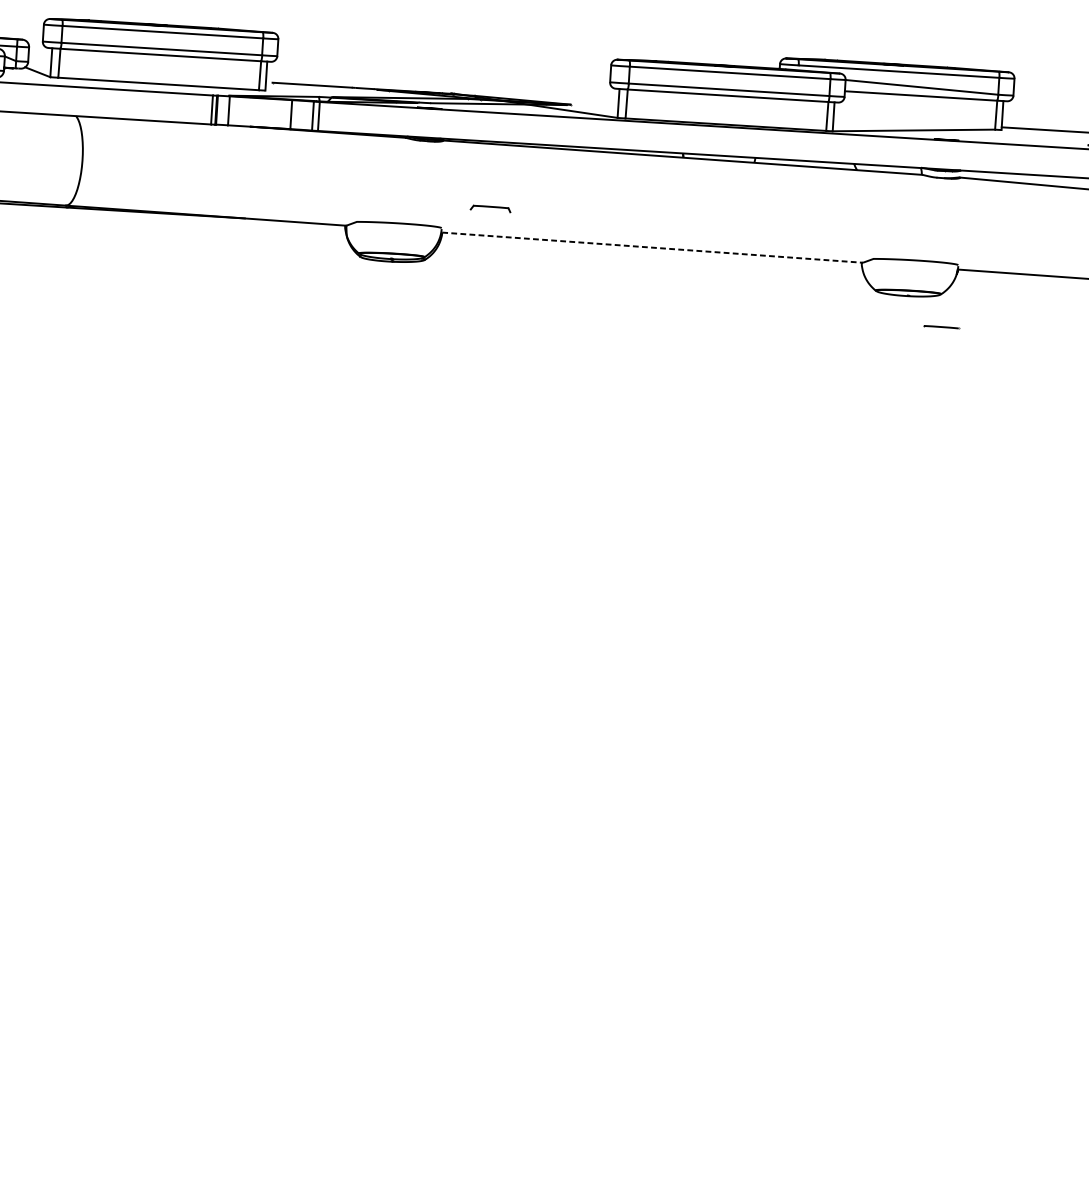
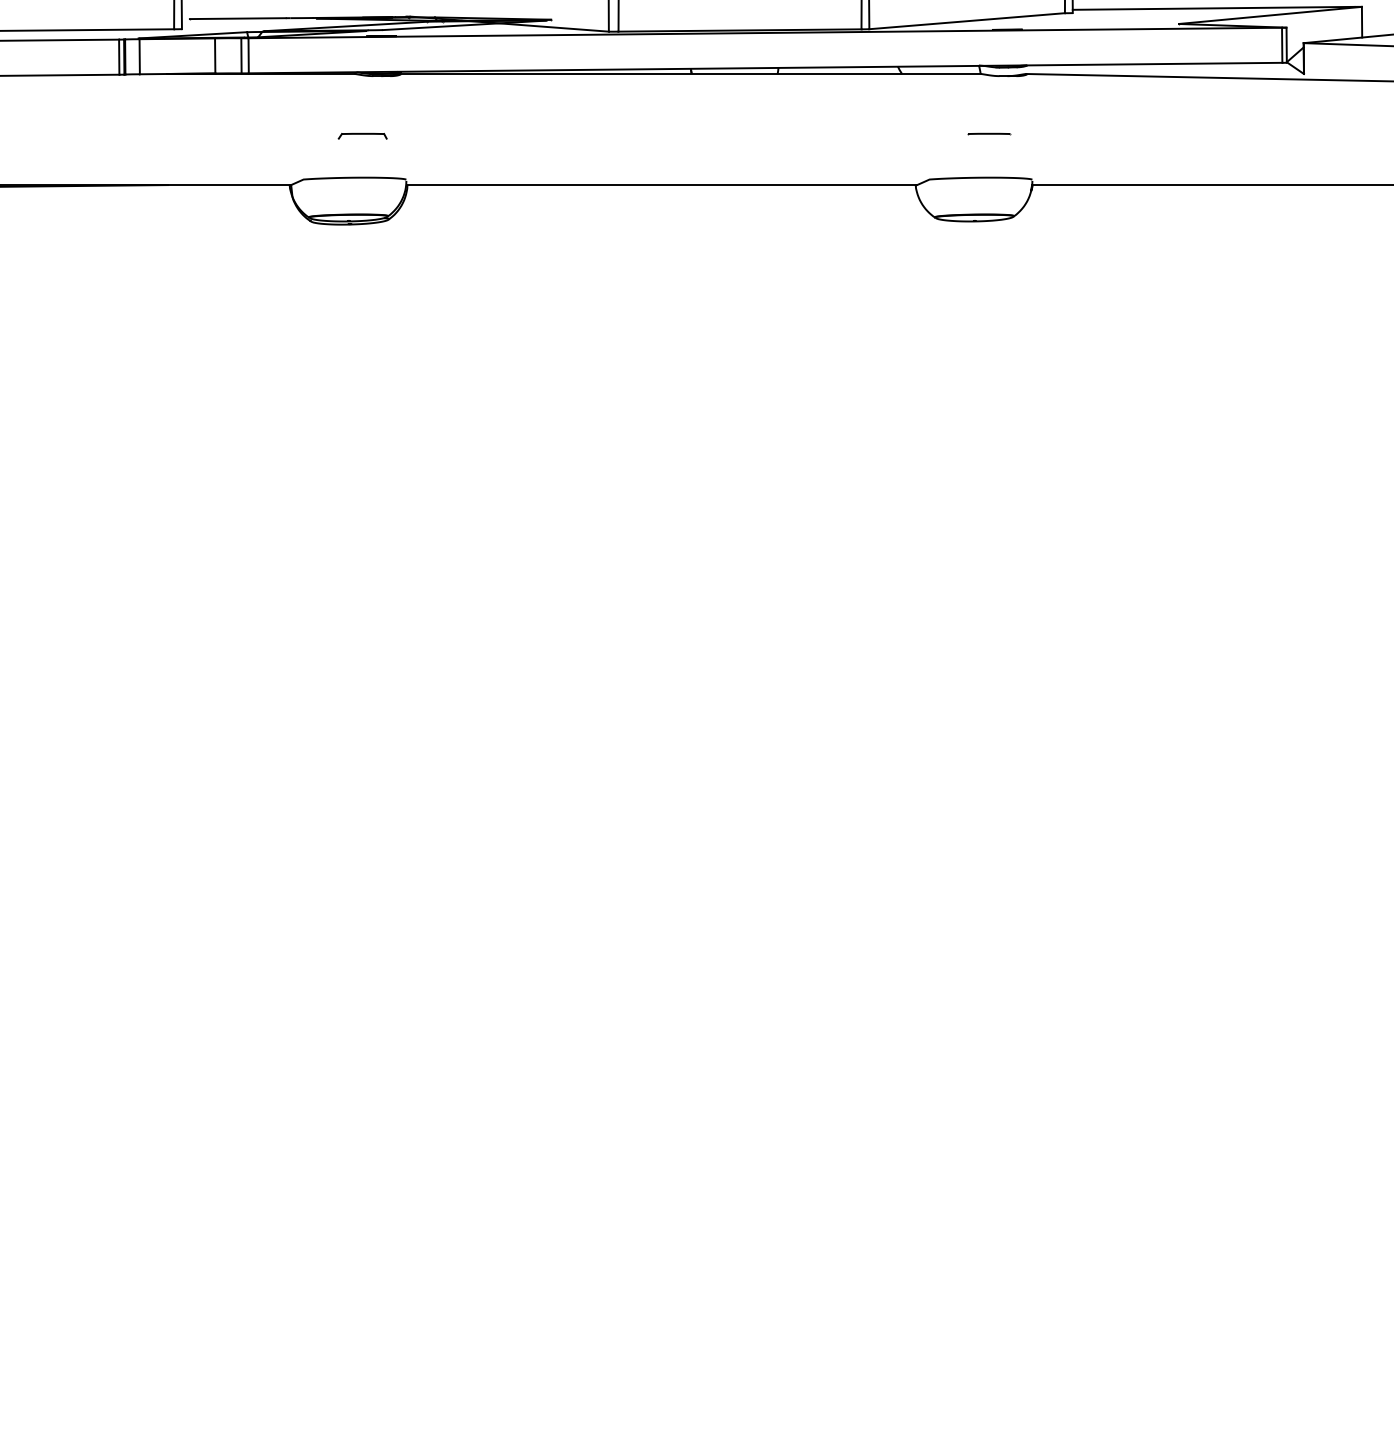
part: (490, 209) -> (362, 136), moved
line: (652, 248) -> (662, 185), dashed -> solid
line: (941, 326) -> (989, 133), moved

